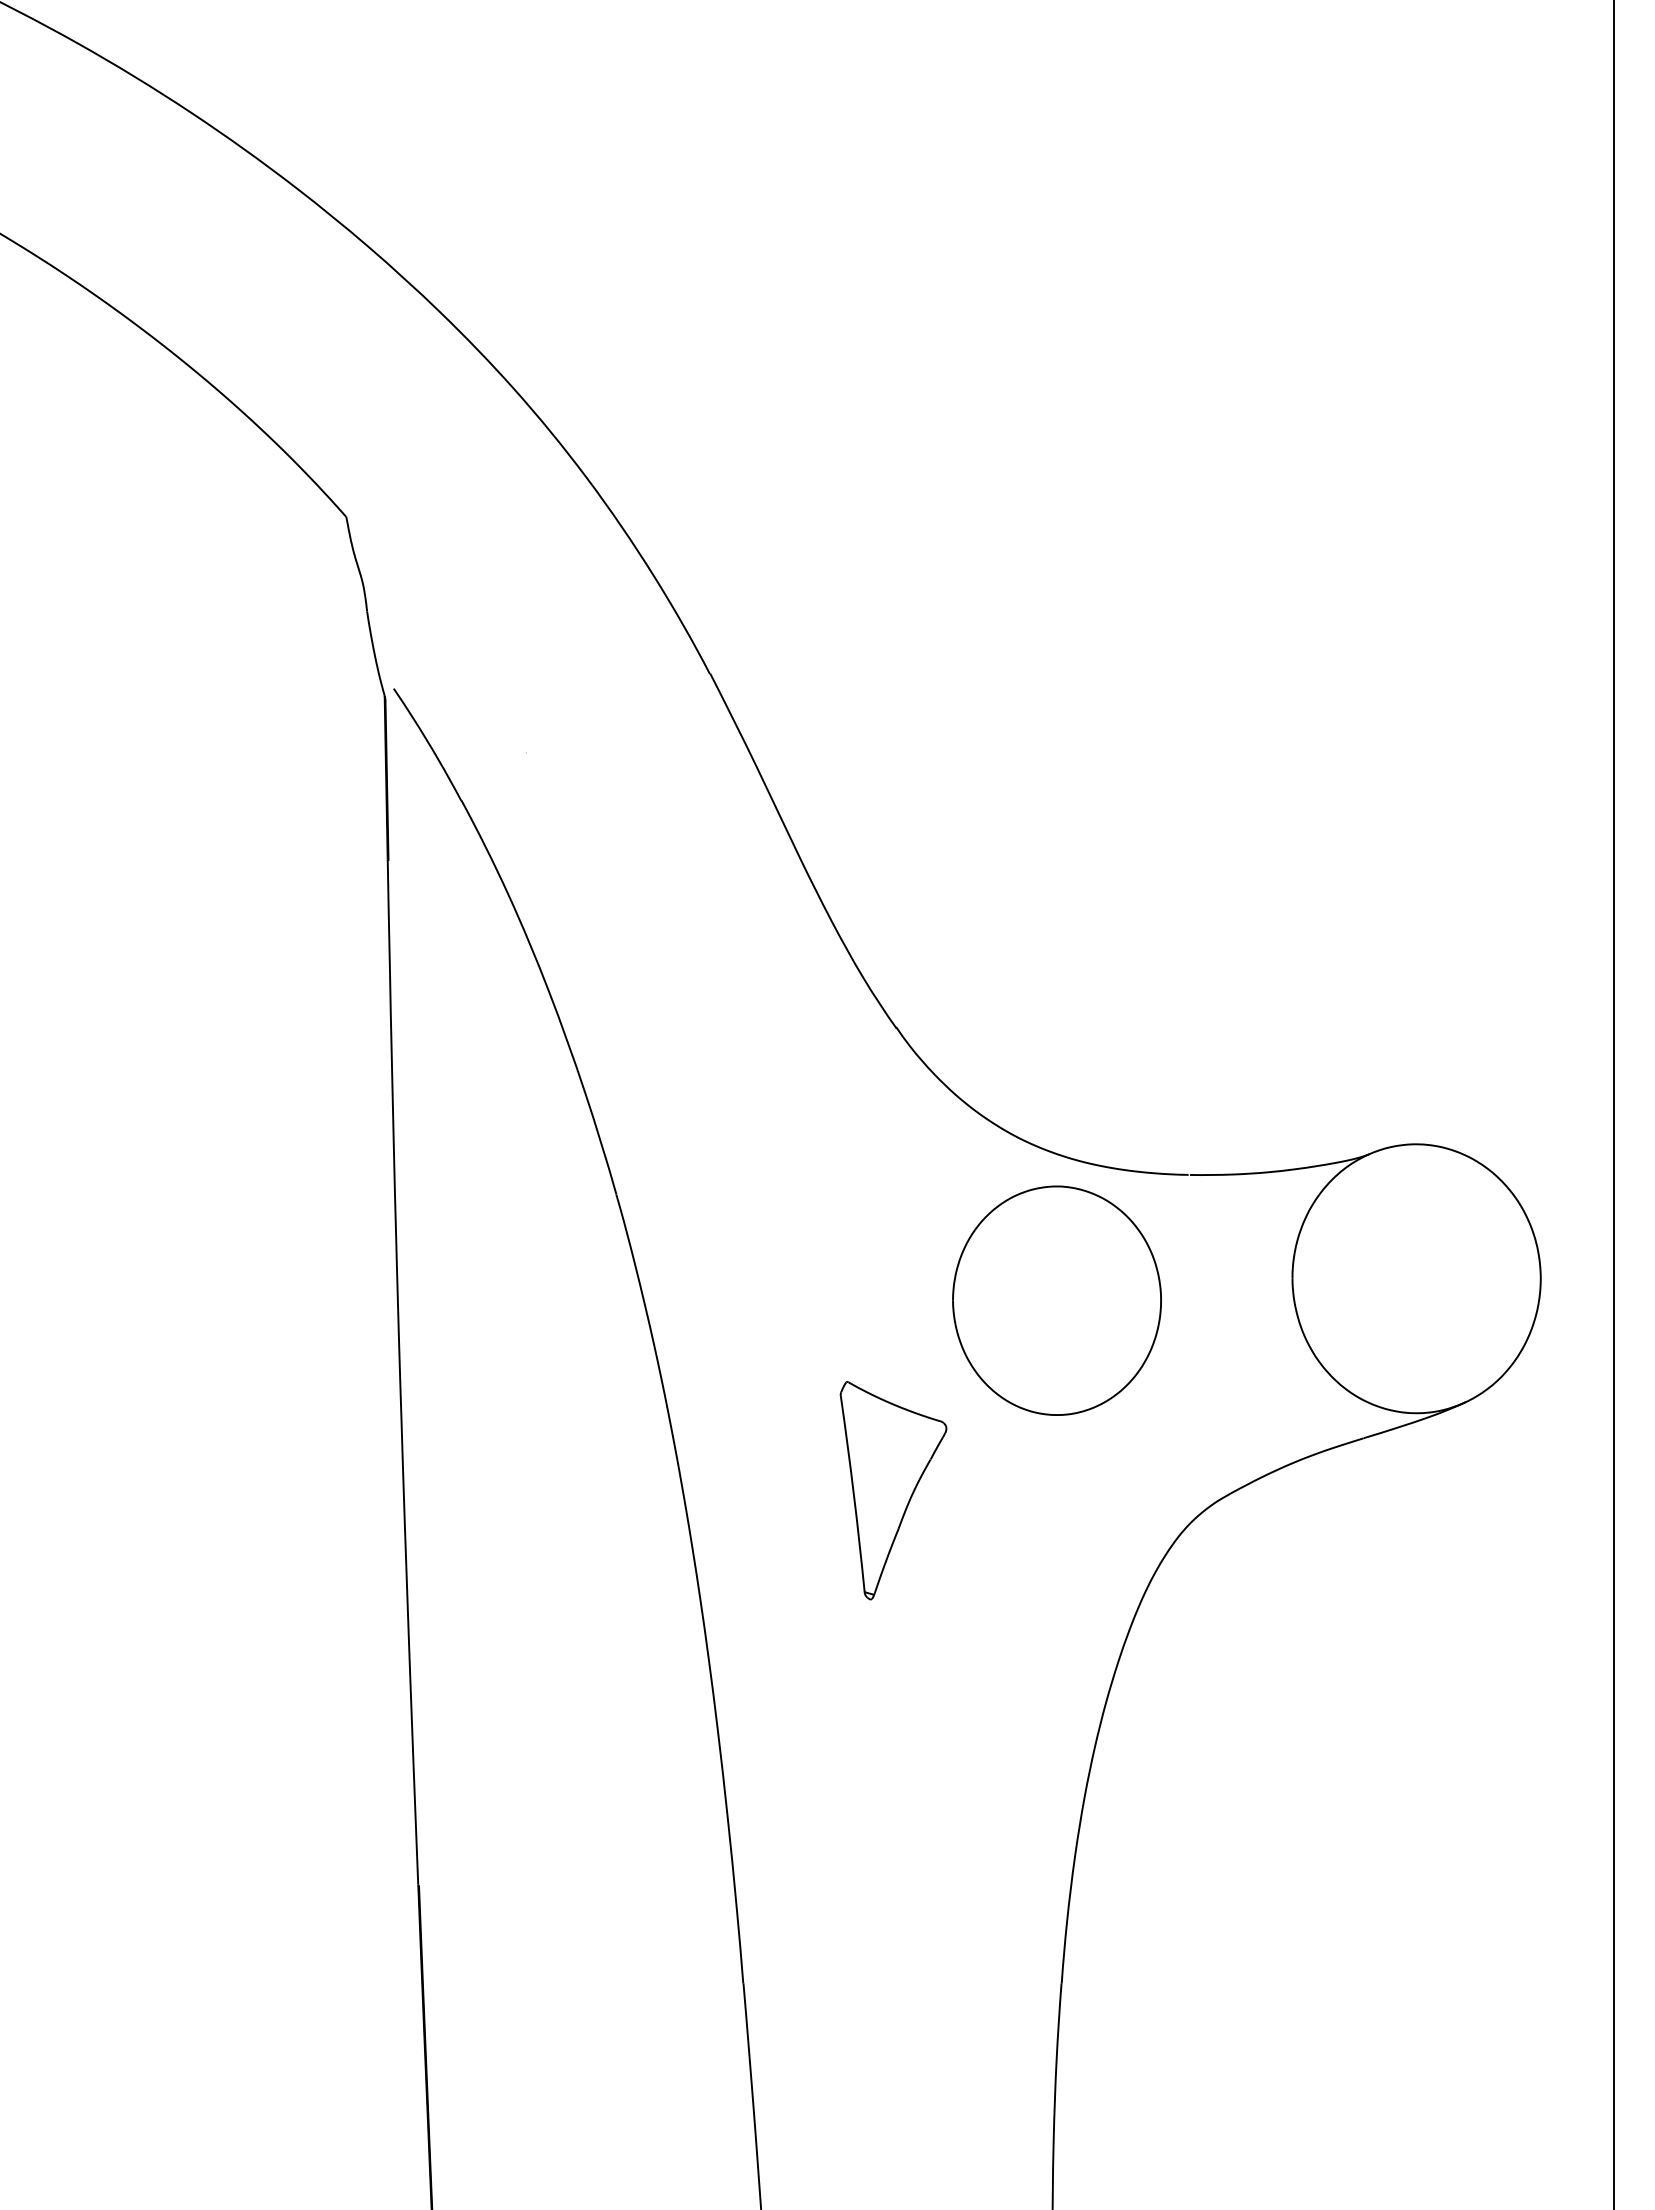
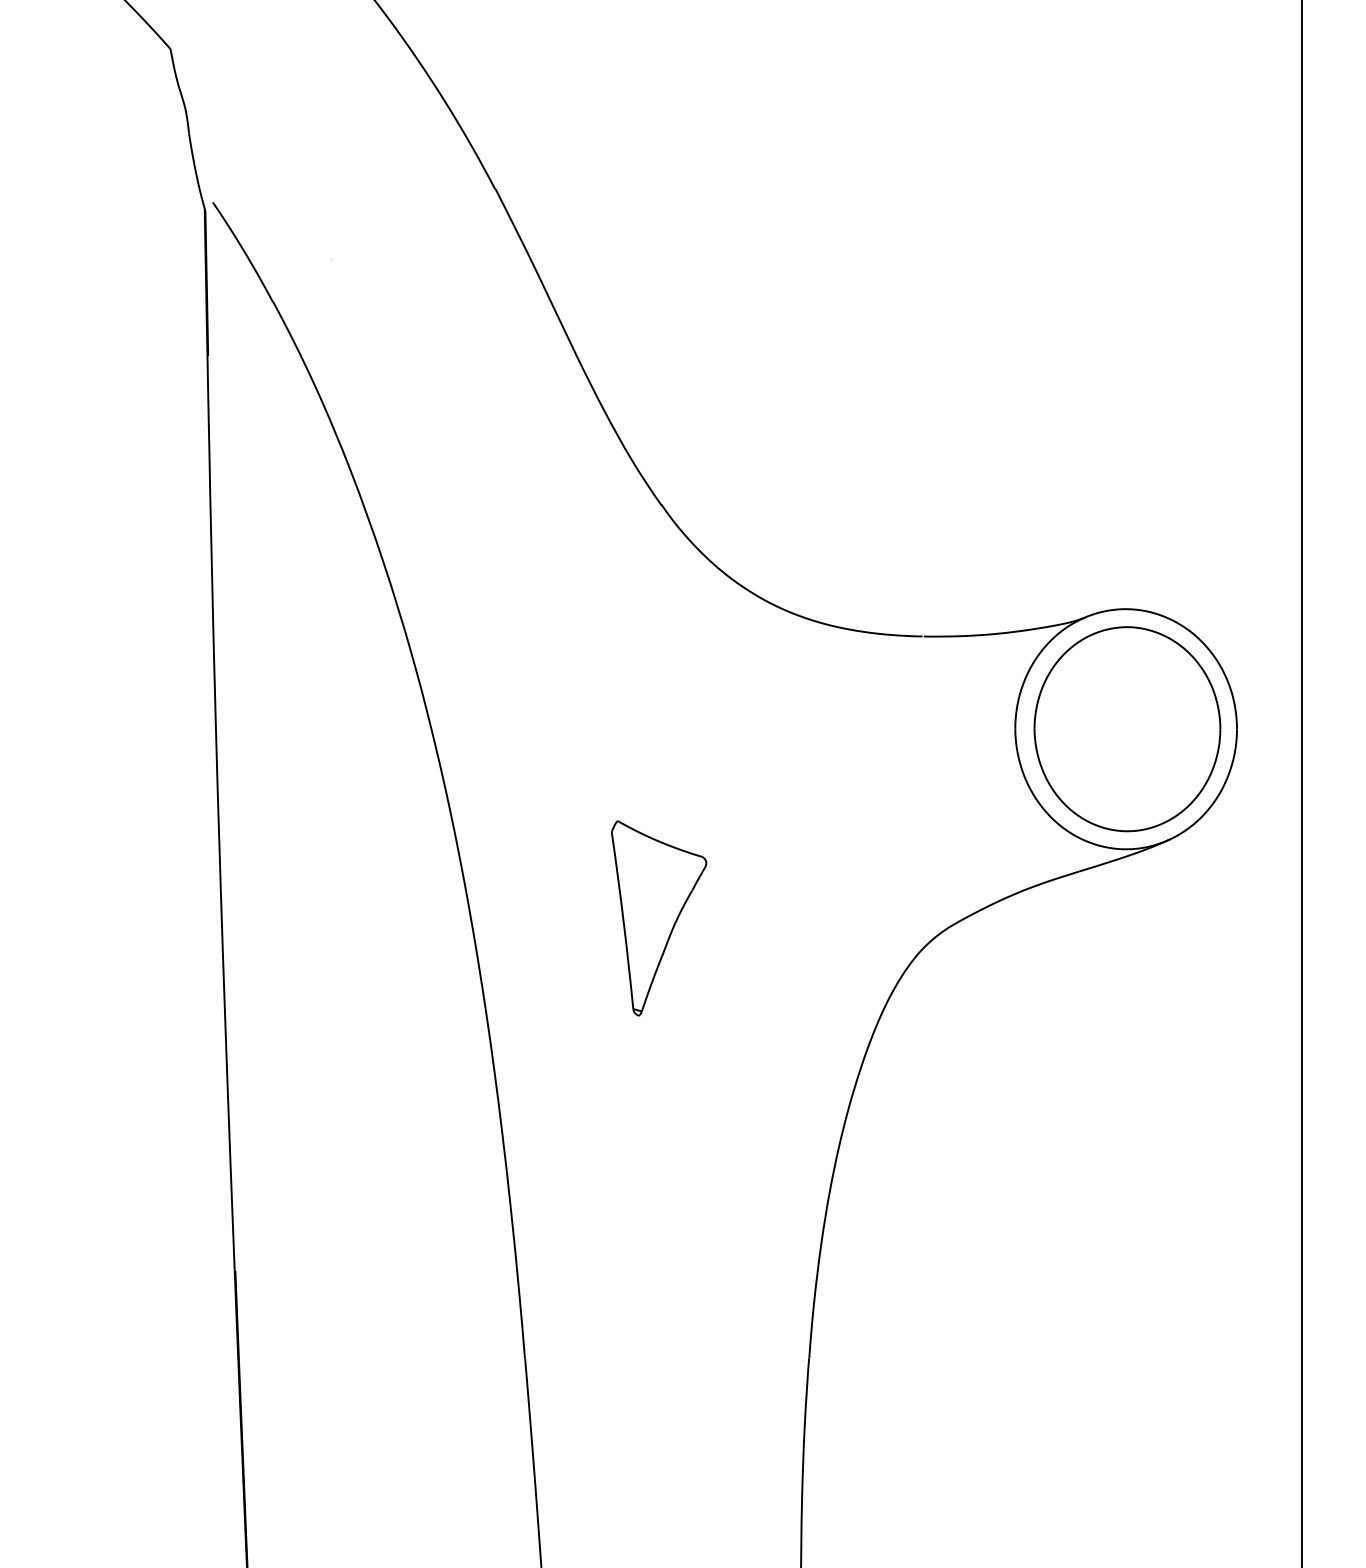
part: (1056, 1300) -> (1126, 728), moved

